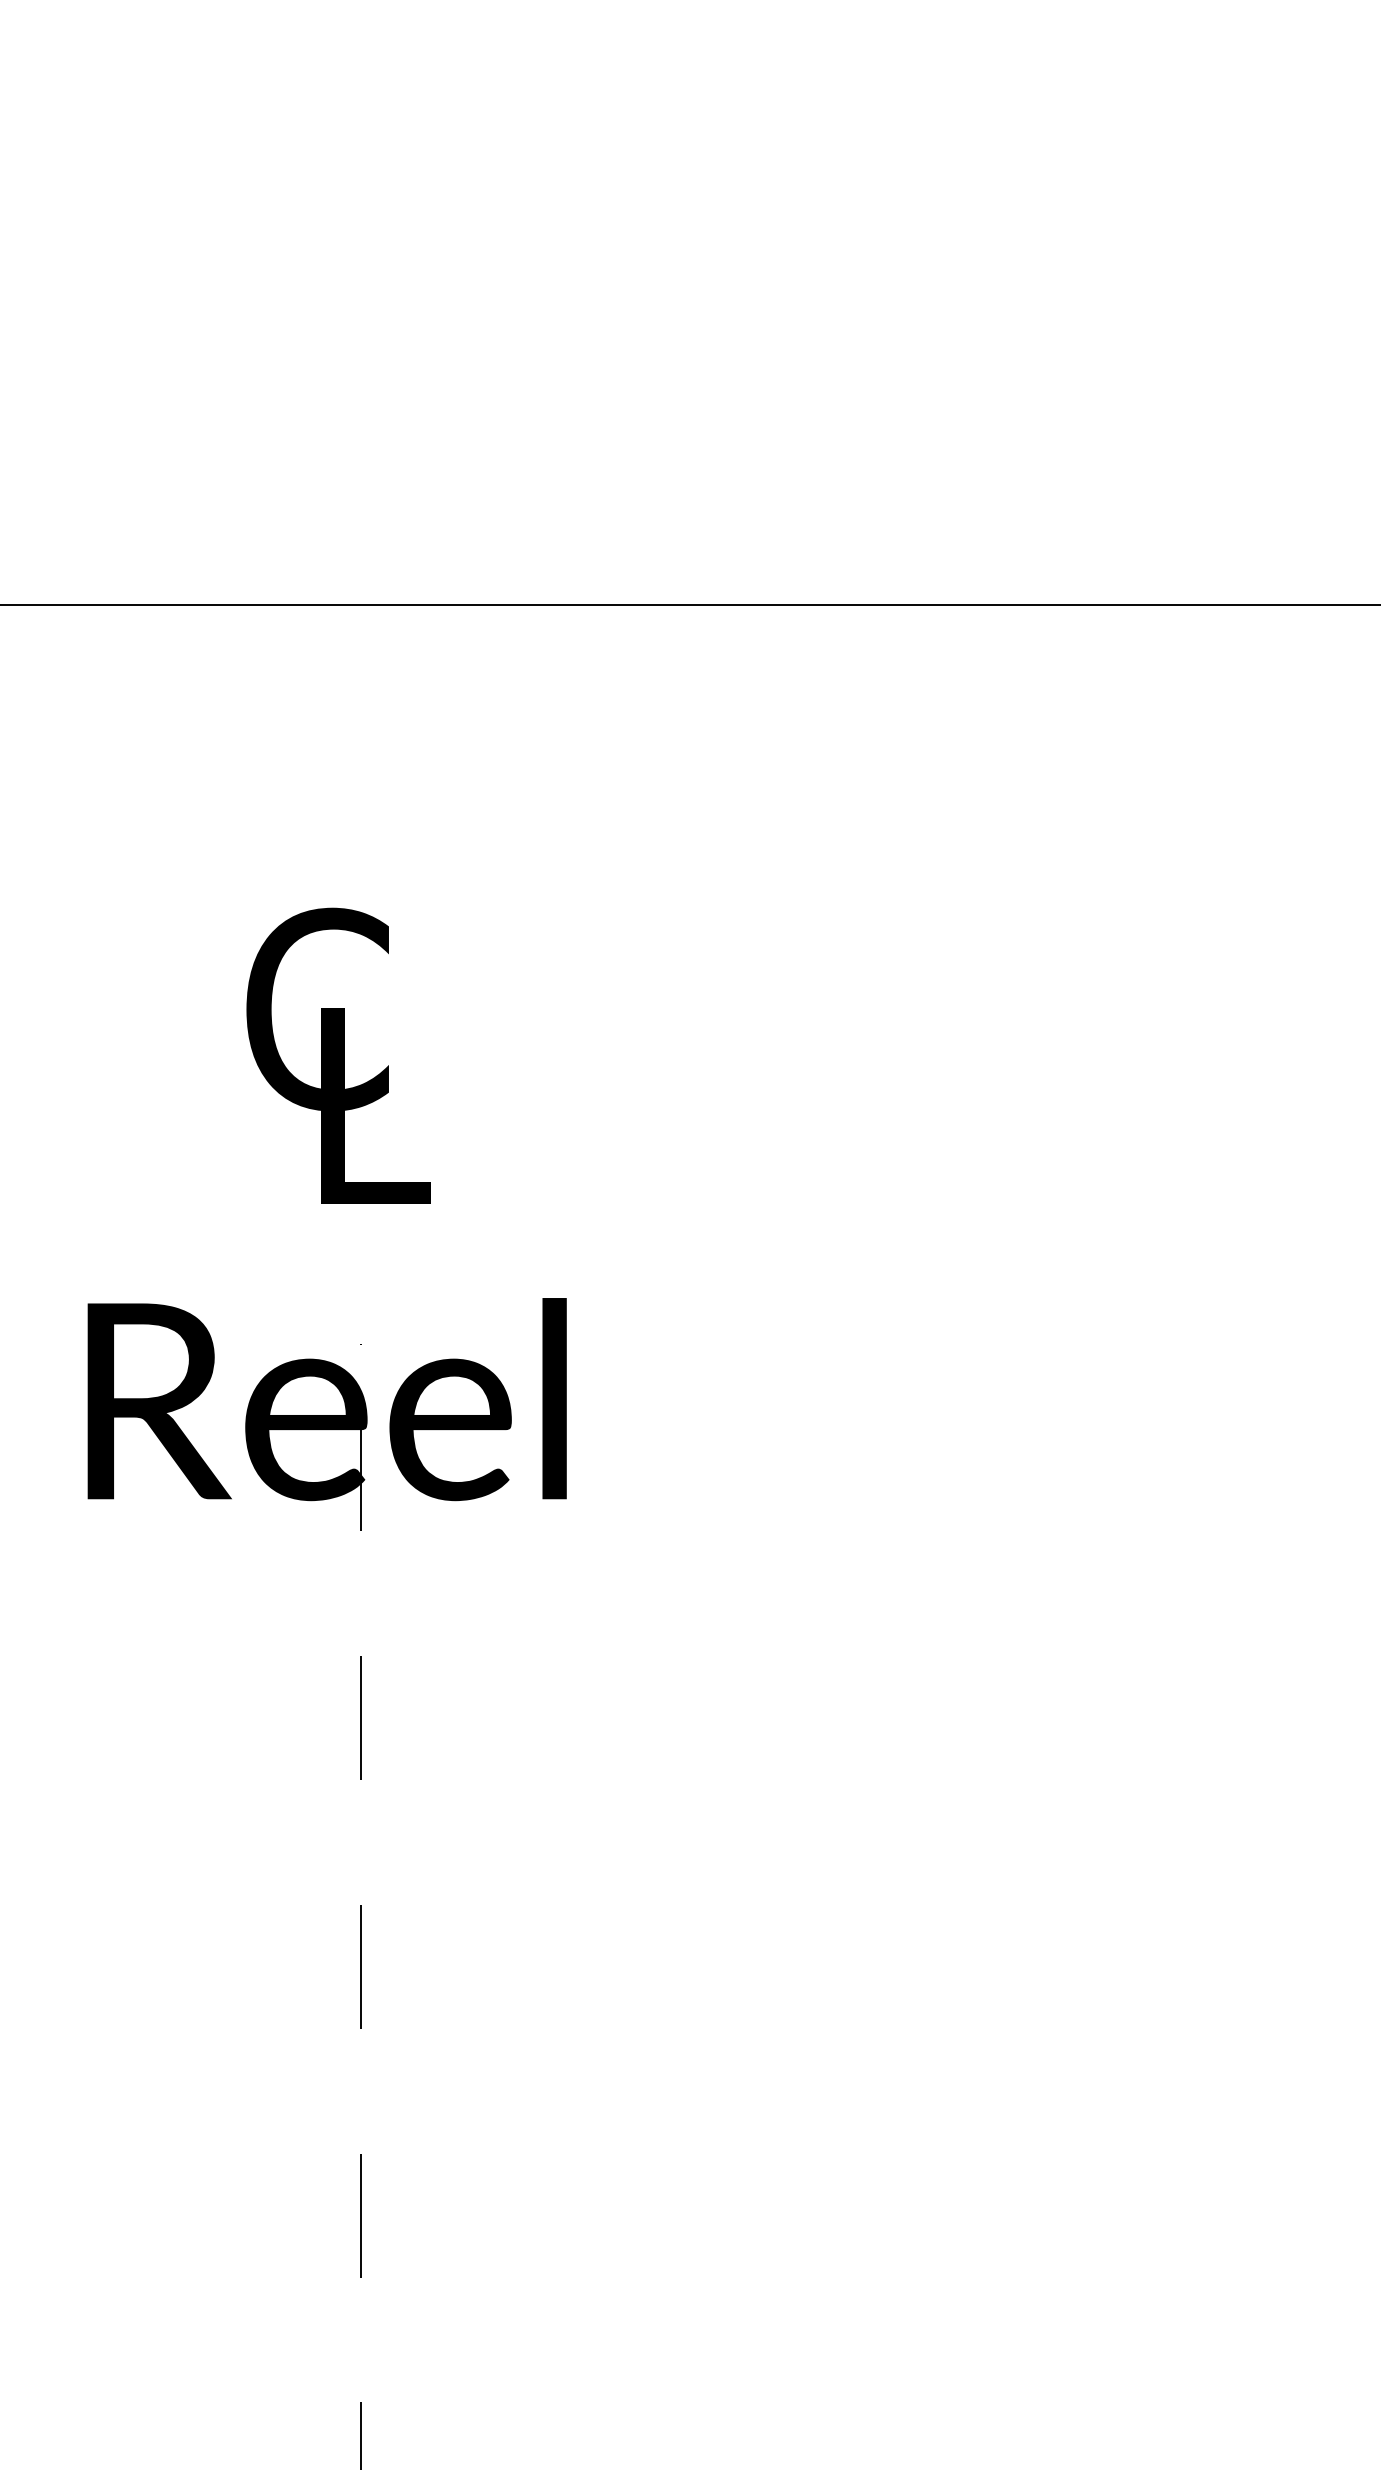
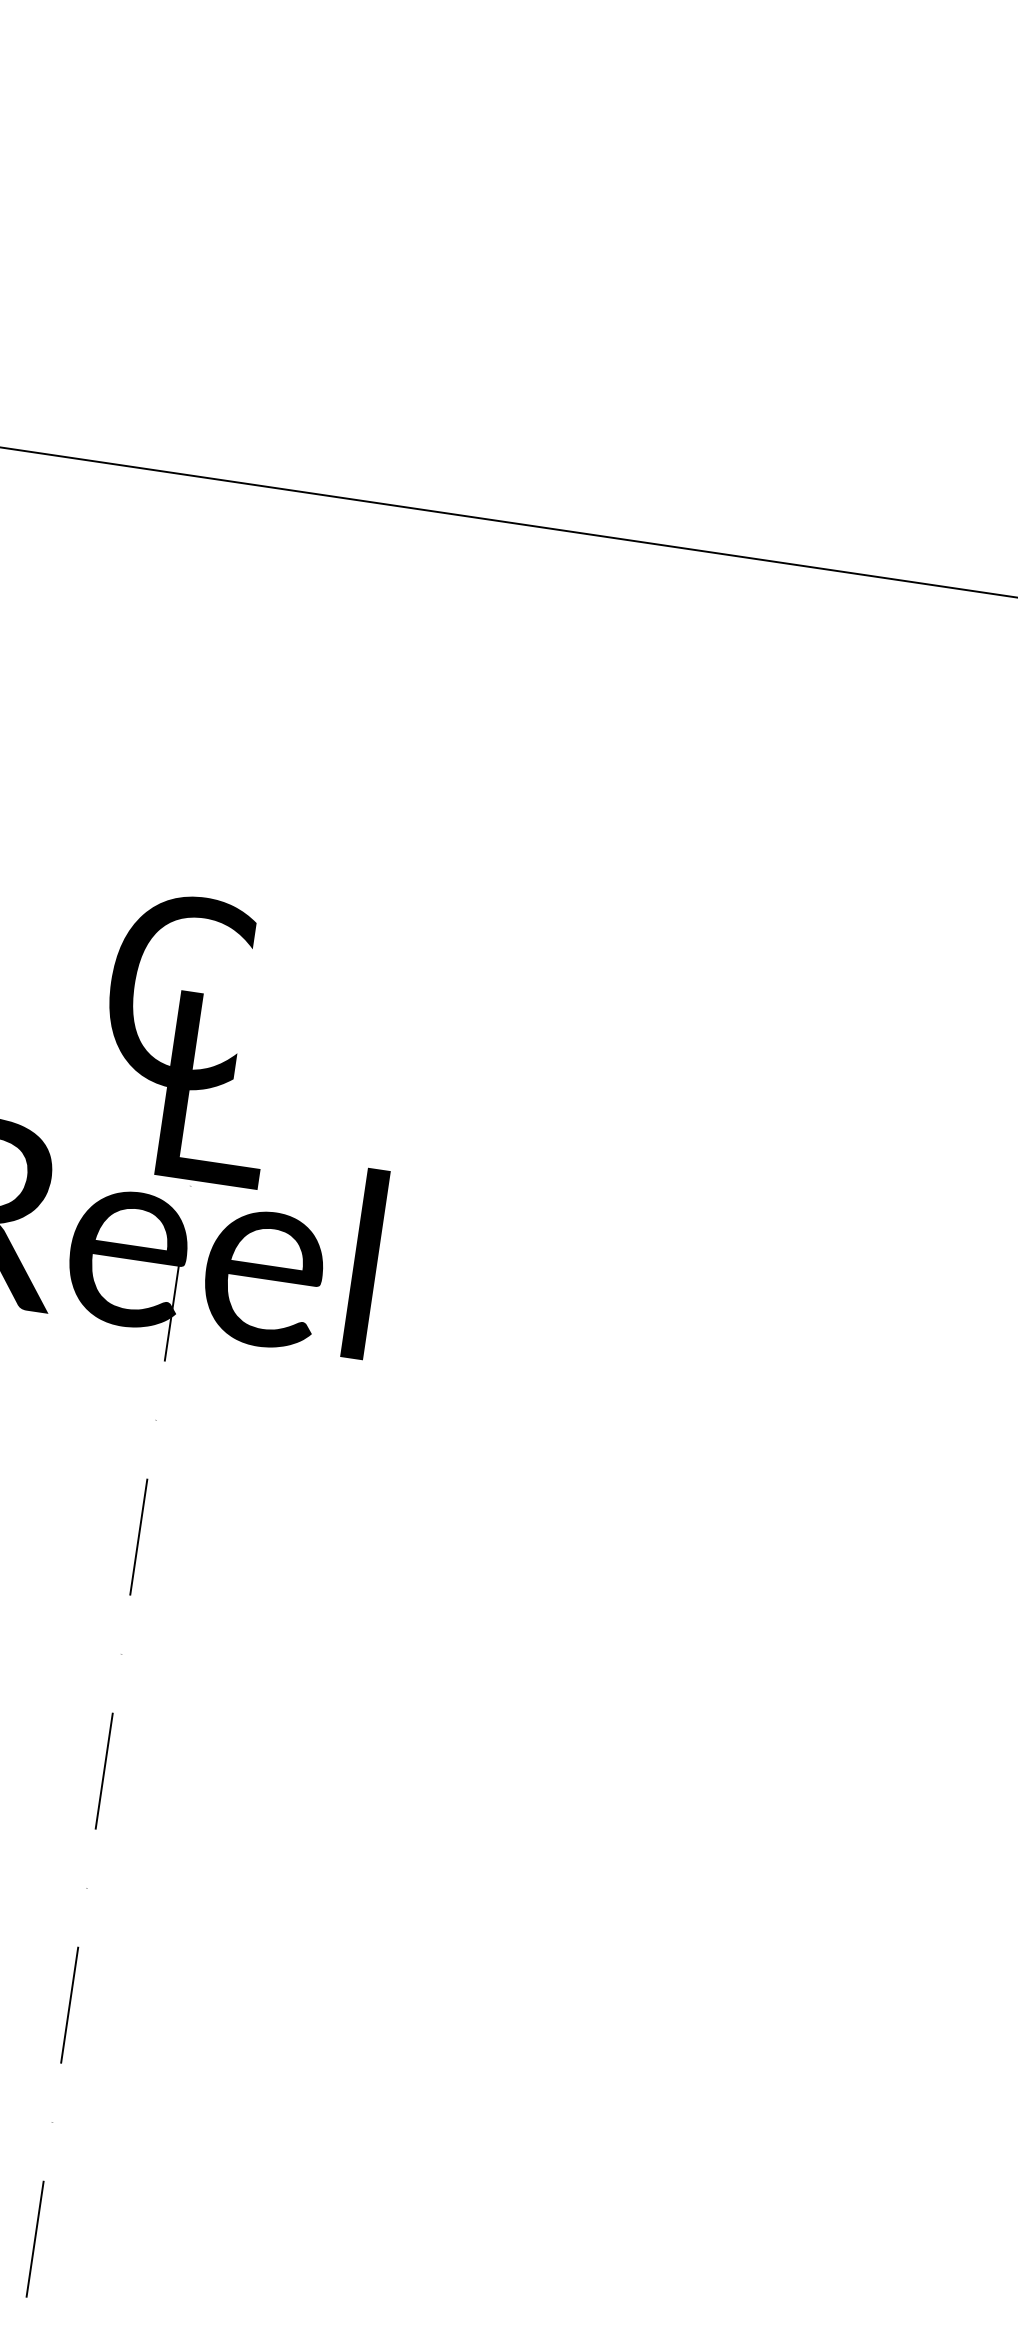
text: (338, 1055) -> (191, 1037), moved

